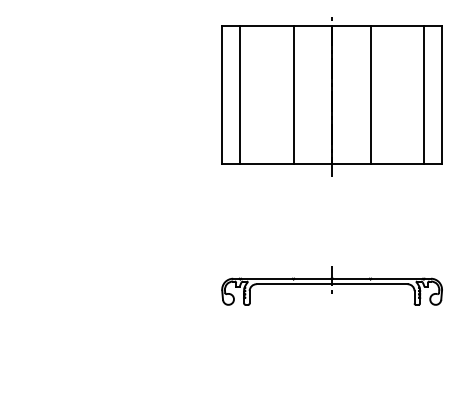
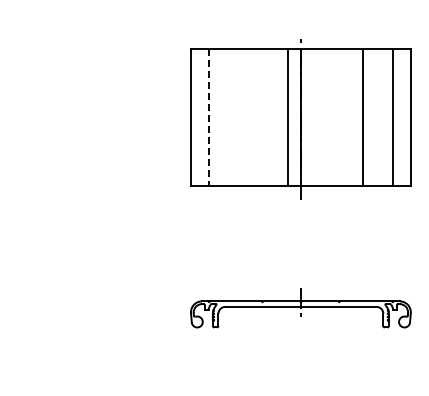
line: (293, 94) -> (288, 117), moved
line: (370, 94) -> (363, 117), moved
line: (240, 95) -> (209, 118), solid -> dashed

